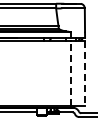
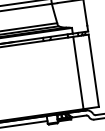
line: (71, 73) -> (78, 73), dashed -> solid
line: (85, 73) -> (94, 70), dashed -> solid

